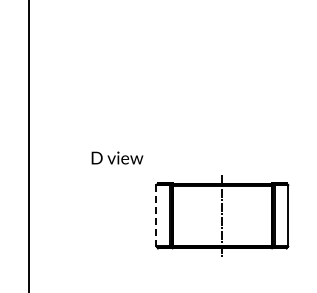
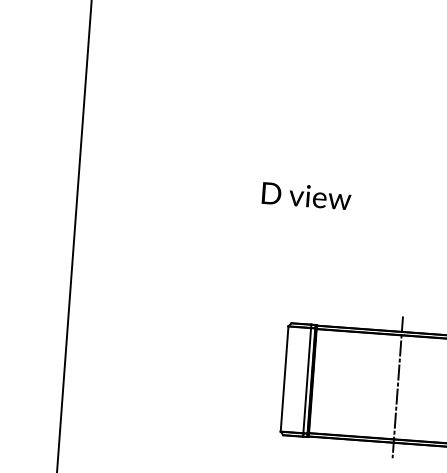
text: (117, 157) -> (306, 195), moved
line: (156, 215) -> (284, 378), dashed -> solid

